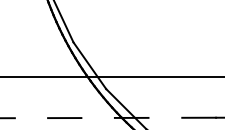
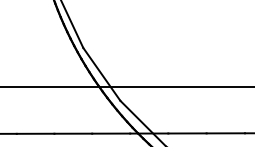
line: (97, 117) -> (110, 133), added
line: (165, 117) -> (187, 133), added
line: (31, 118) -> (35, 134), added

